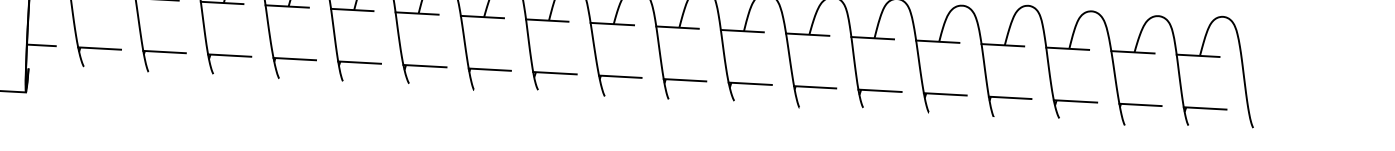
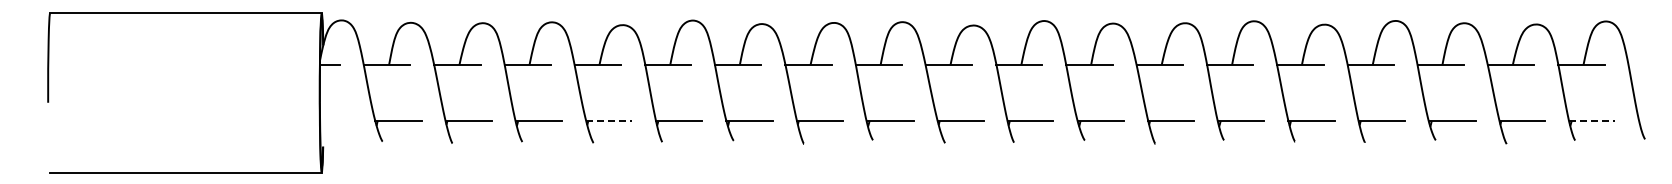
line: (41, 45) -> (335, 121), removed
line: (295, 59) -> (609, 121), solid -> dashed
line: (1205, 108) -> (1592, 121), solid -> dashed

